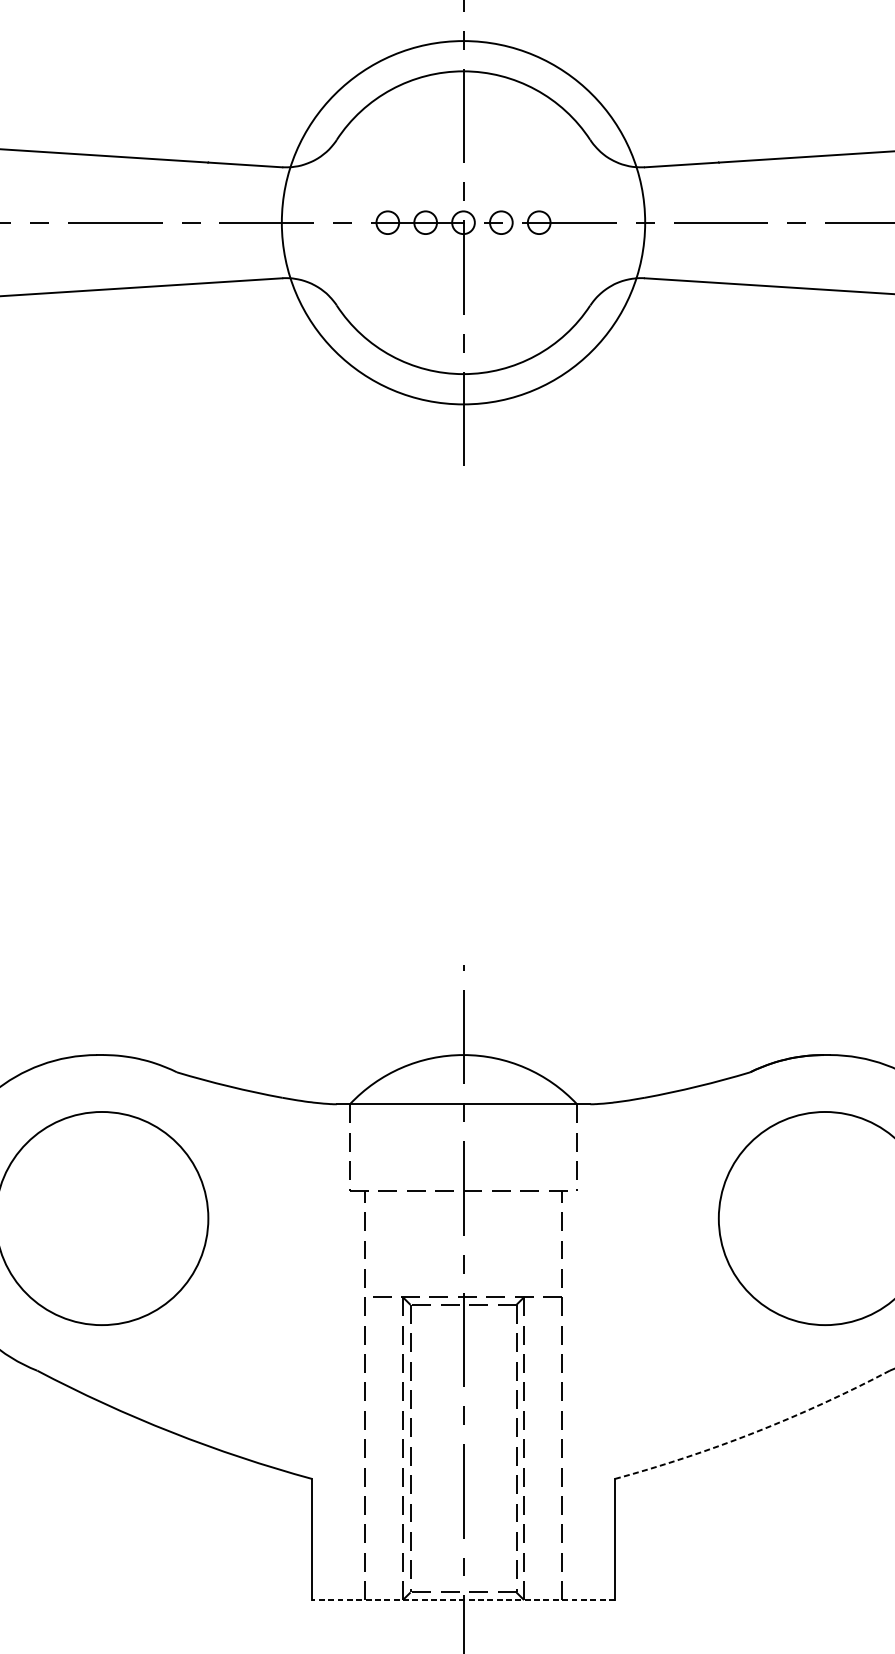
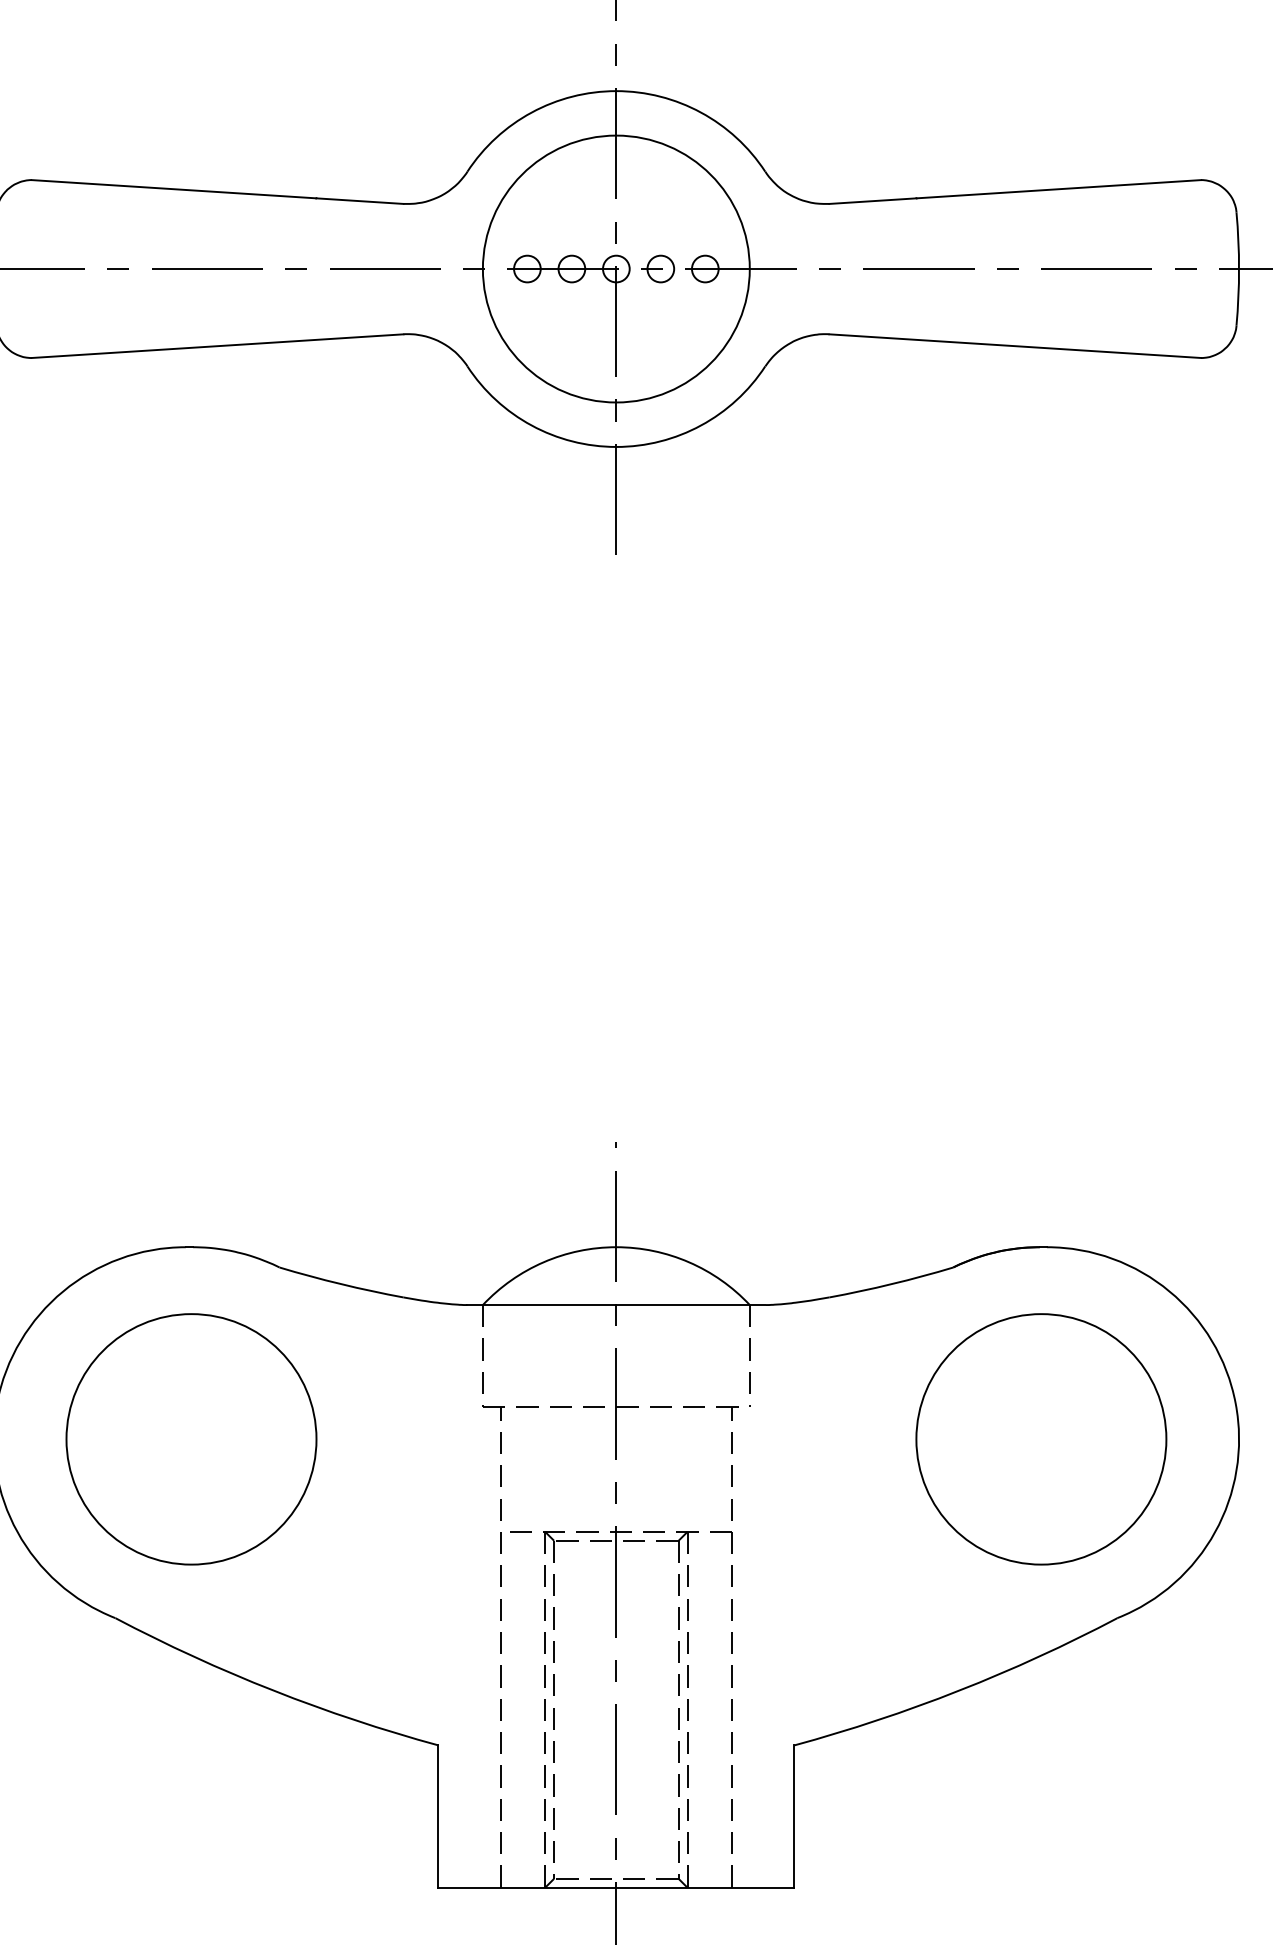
circle: (462, 222) -> (615, 268), size x0.62
arc: (755, 1432) -> (959, 1690), dashed -> solid
line: (463, 1599) -> (616, 1887), dashed -> solid

